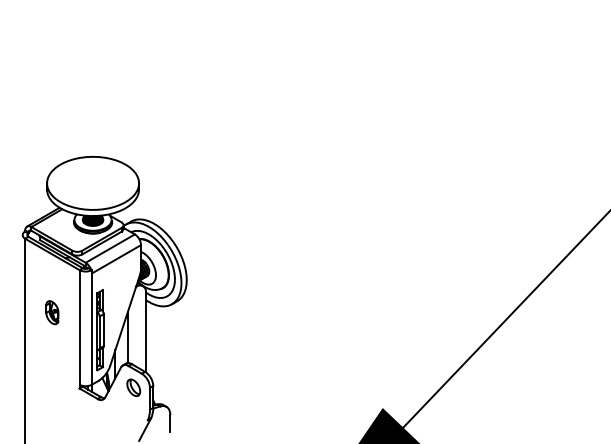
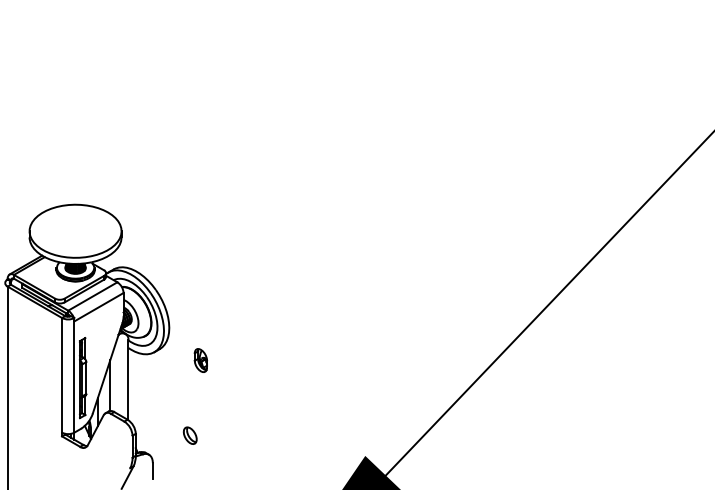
part: (51, 312) -> (200, 360), moved
part: (132, 387) -> (189, 435), moved

